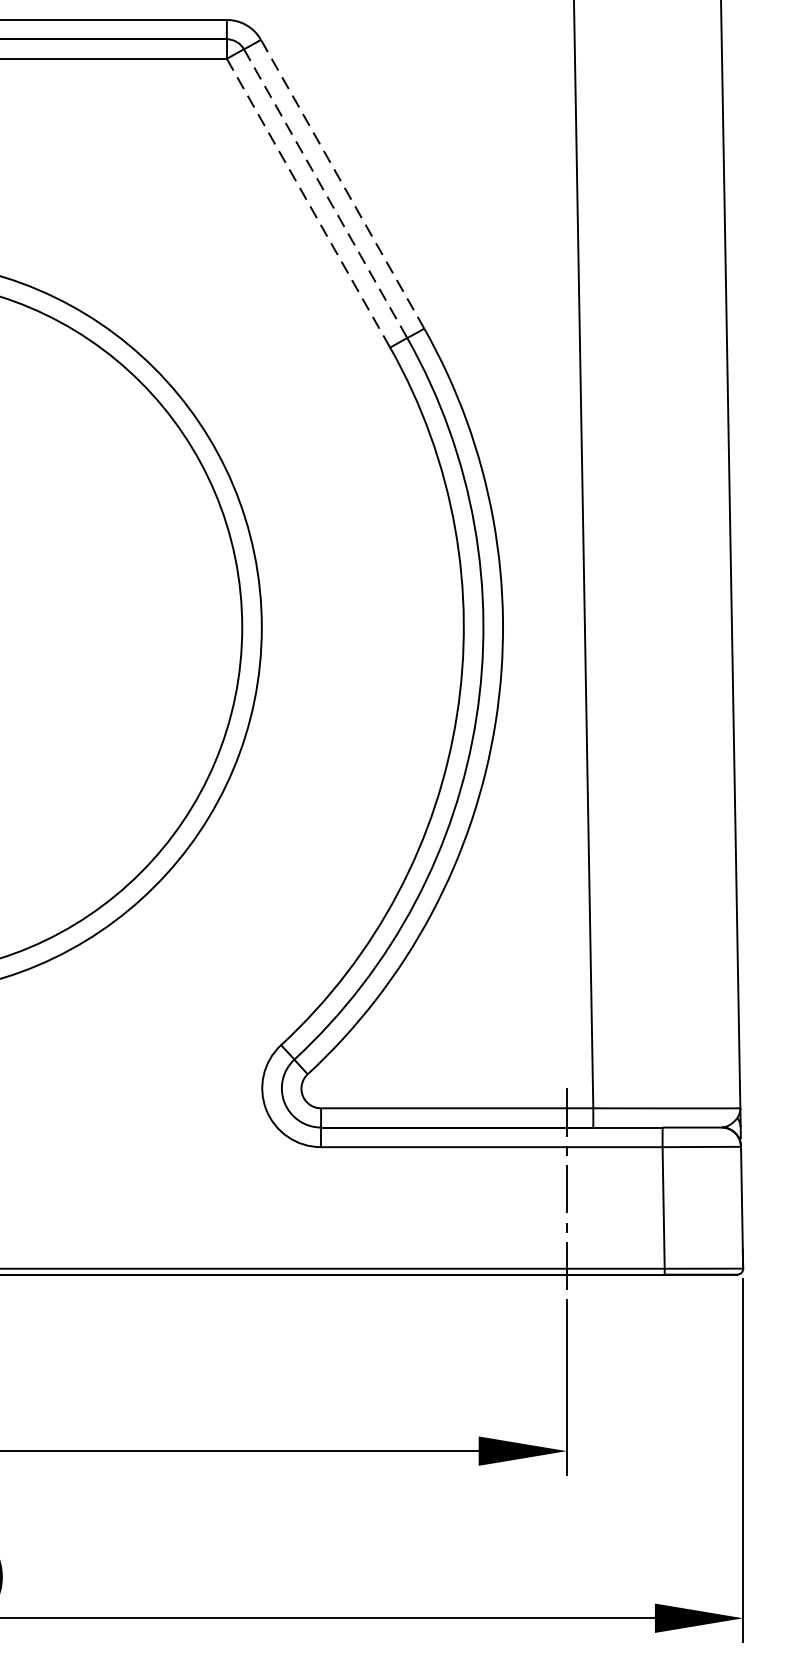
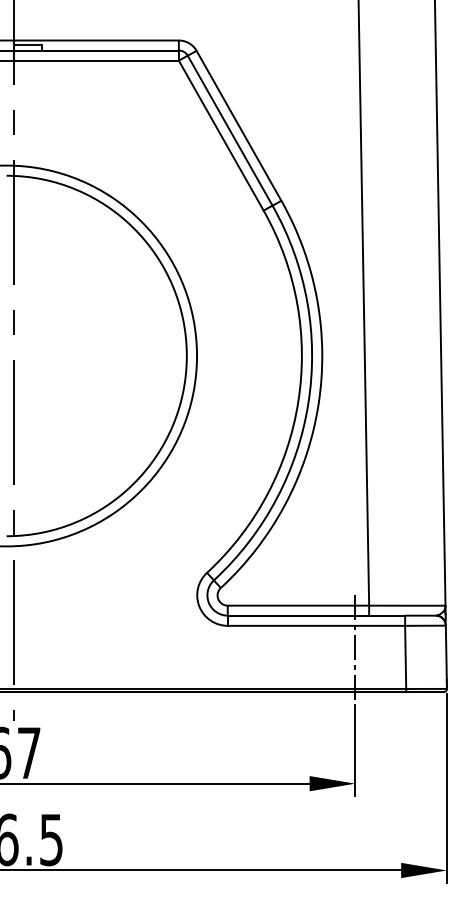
line: (341, 183) -> (238, 125), dashed -> solid
line: (326, 195) -> (230, 131), dashed -> solid
line: (308, 204) -> (221, 136), dashed -> solid

